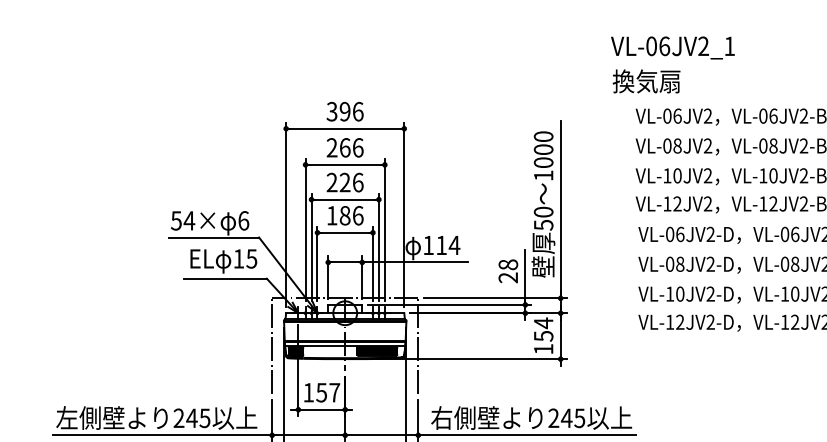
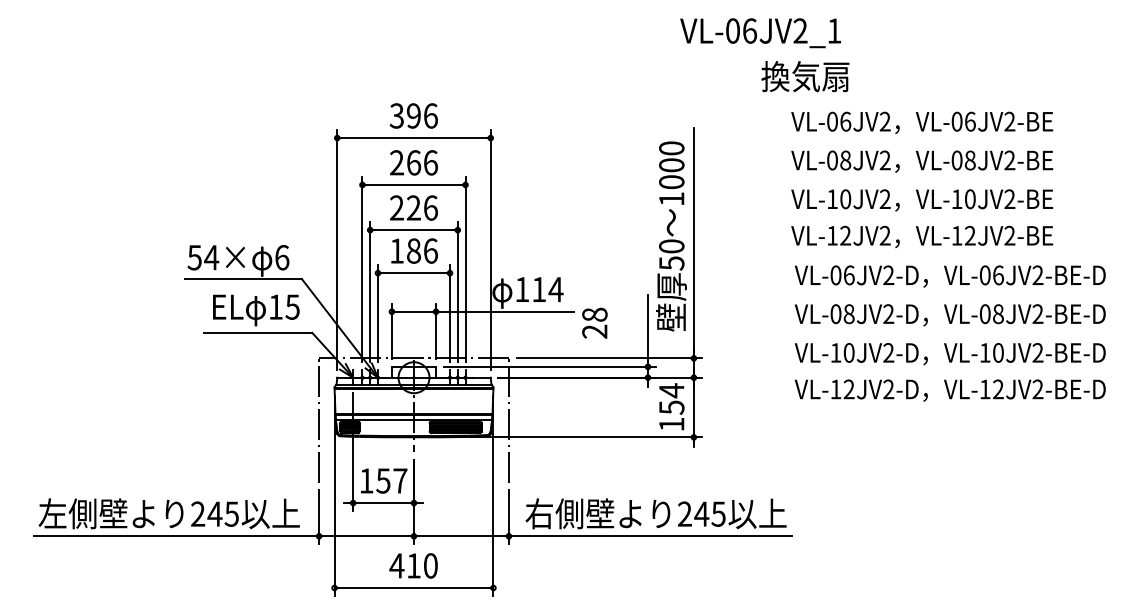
text: (672, 48) -> (760, 33), moved
text: (508, 270) -> (594, 322), moved

